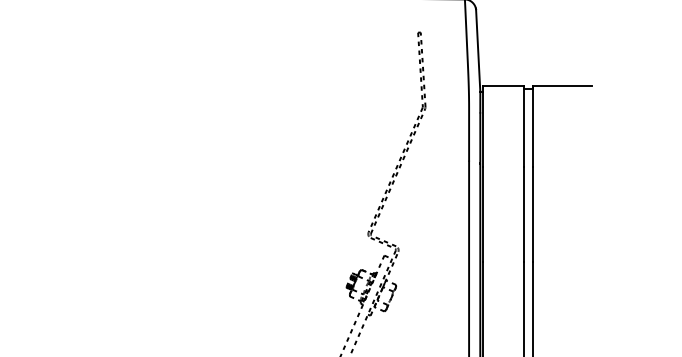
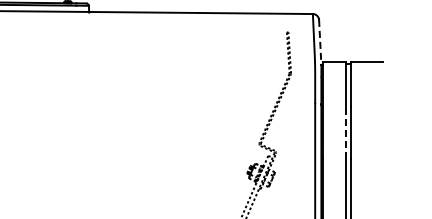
line: (478, 50) -> (320, 42), solid -> dashed
line: (523, 213) -> (345, 132), solid -> dashed

